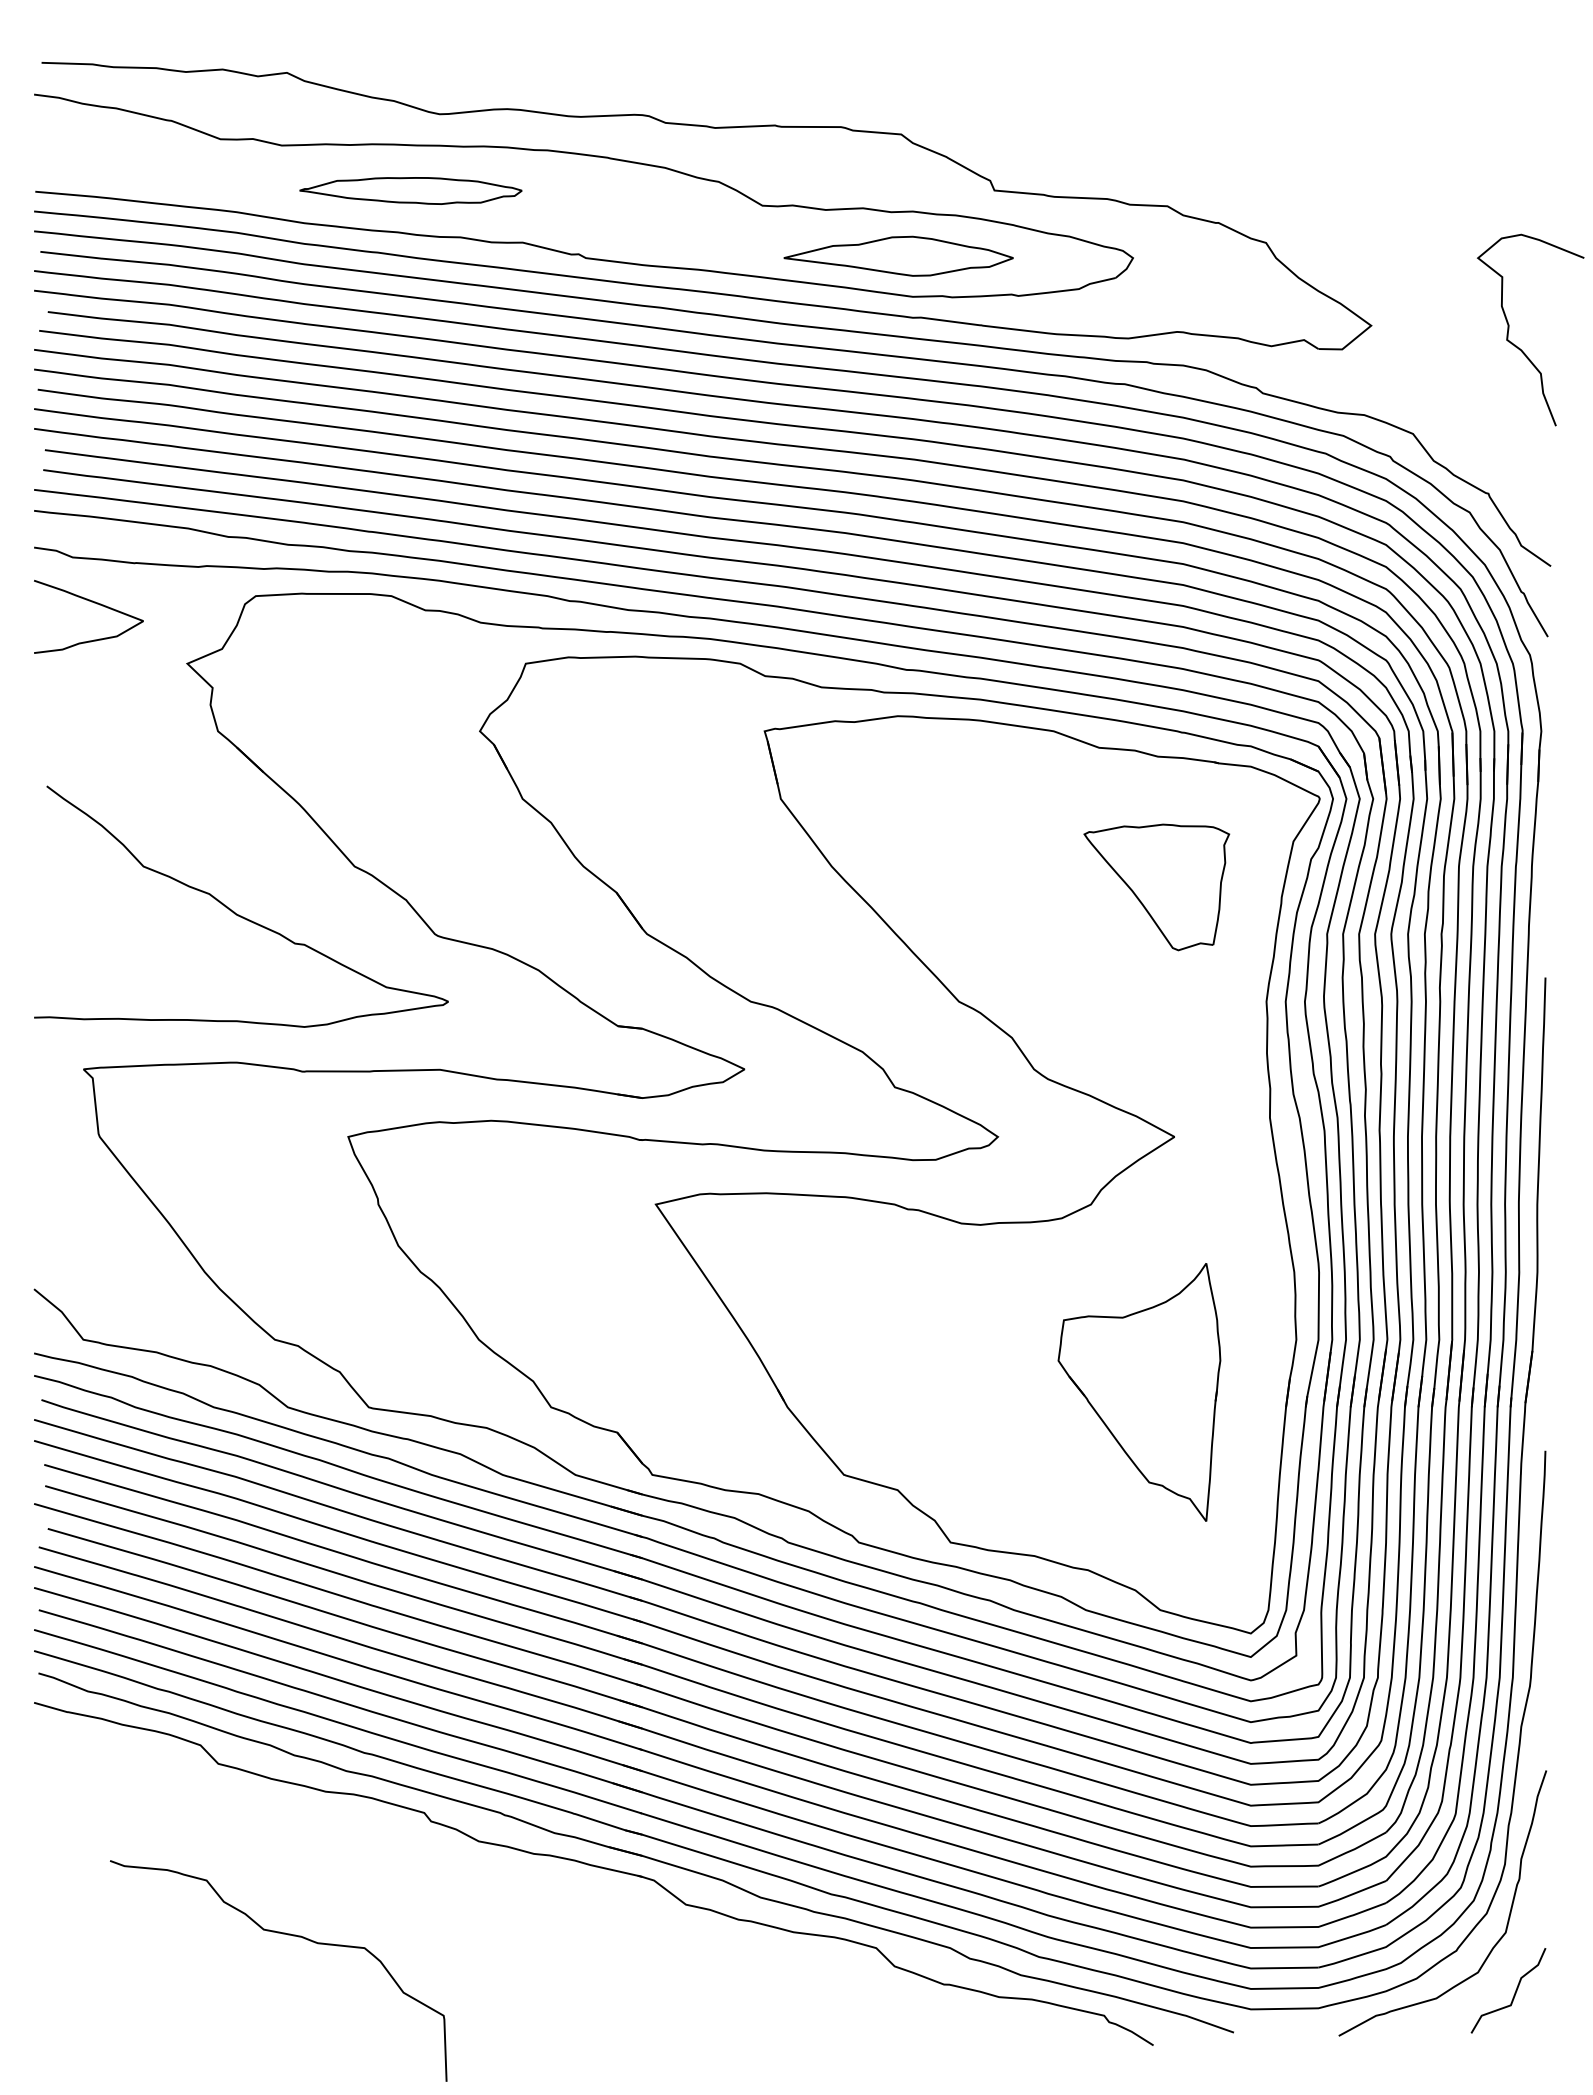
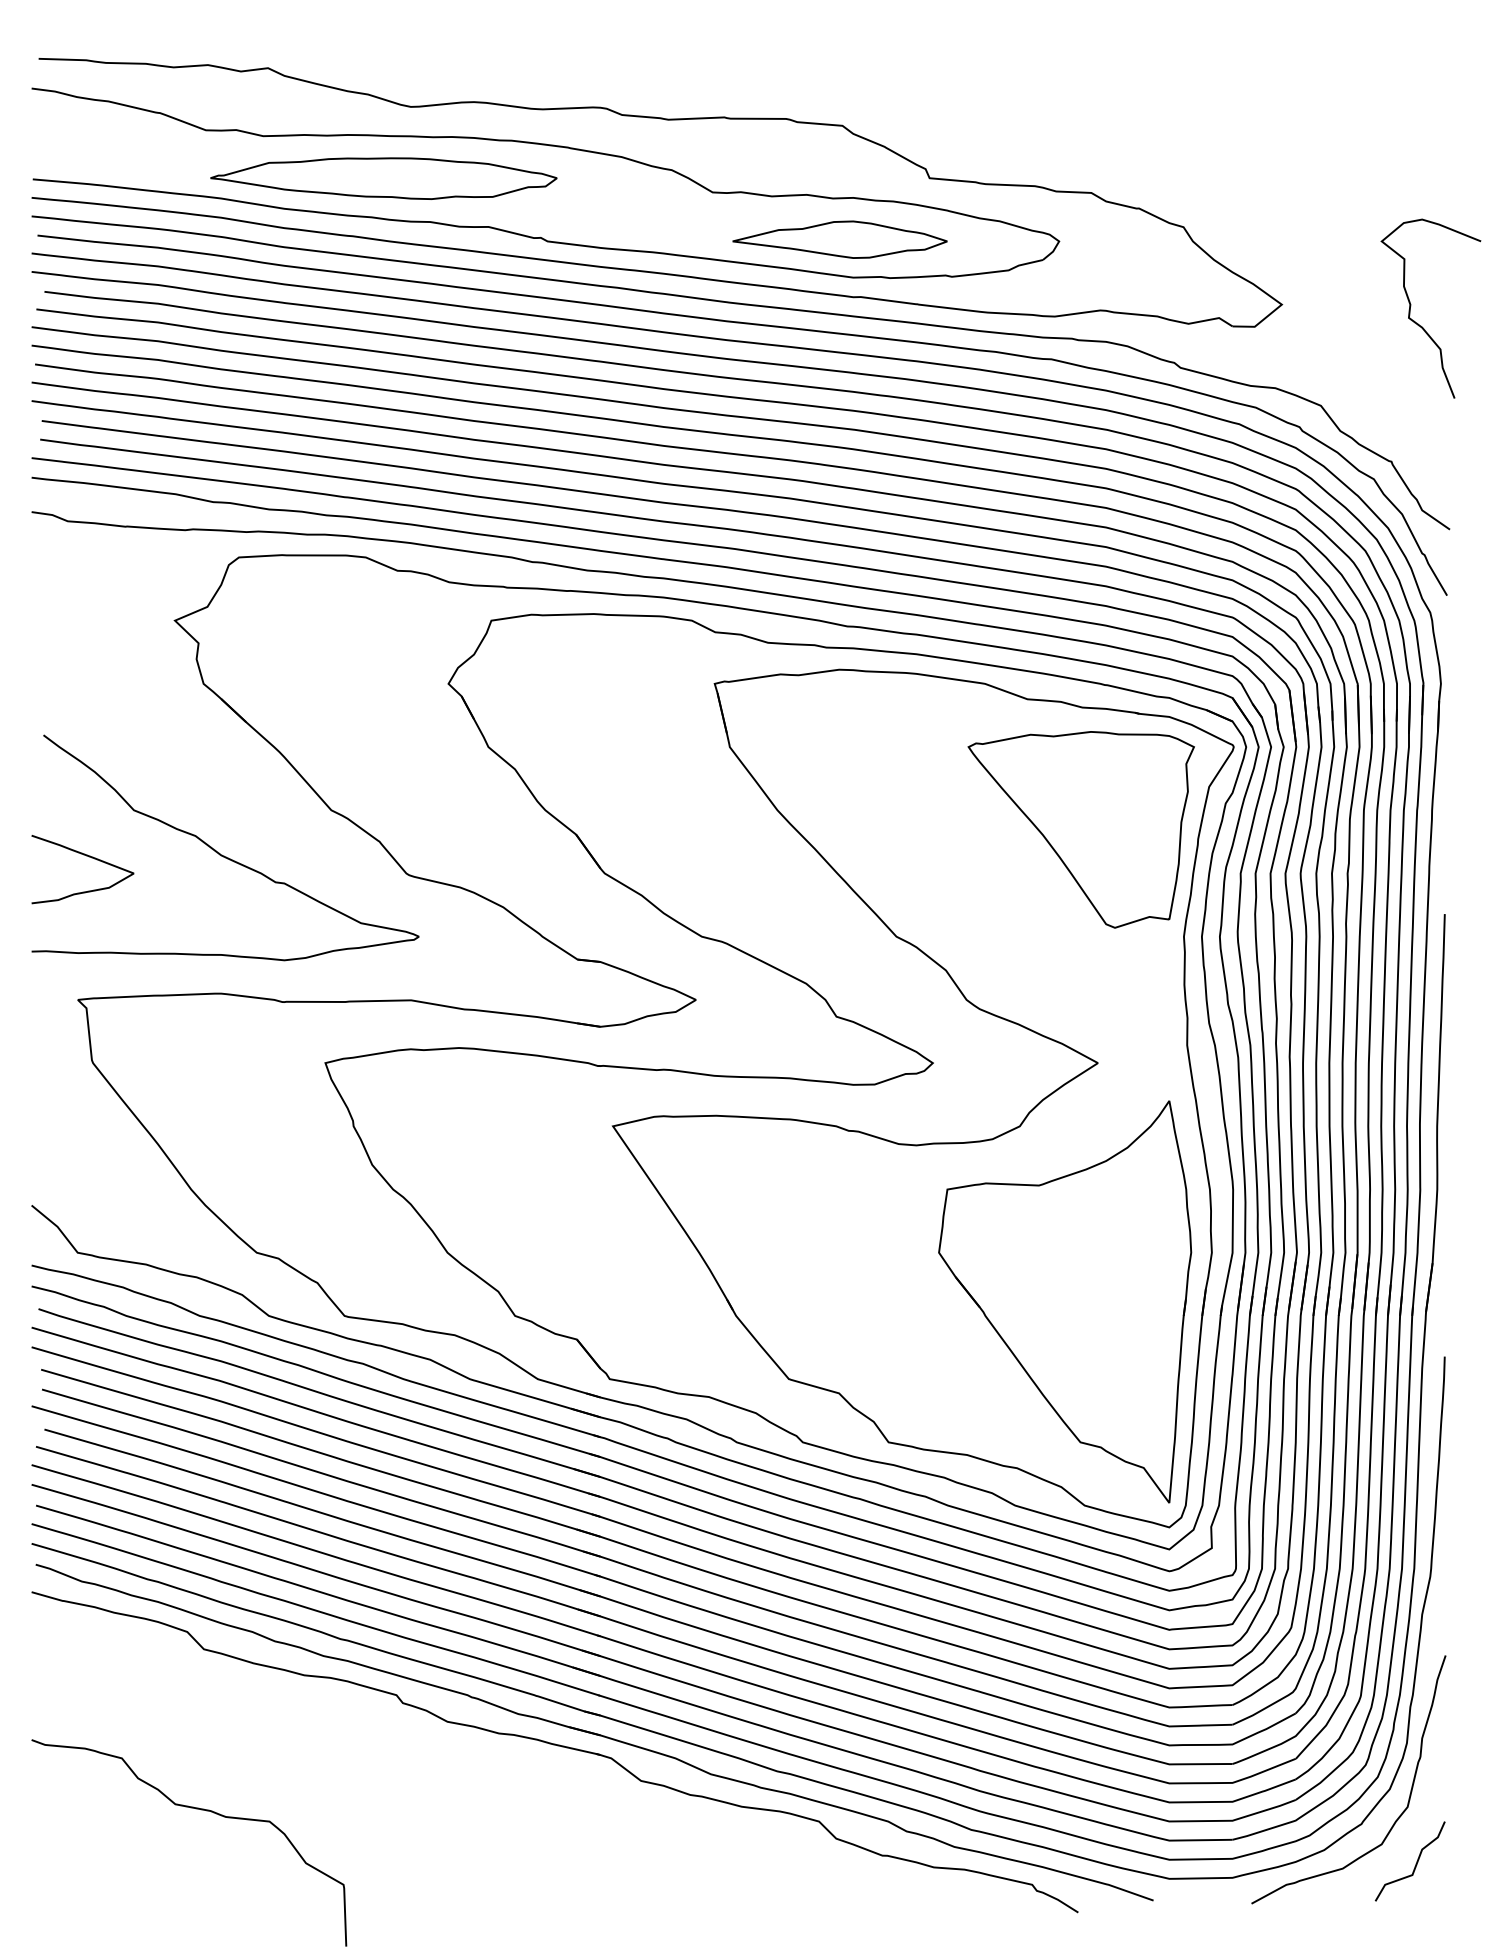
part: (410, 190) -> (383, 178), size x1.67
curve: (91, 602) -> (85, 856), moved
part: (1156, 887) -> (1081, 829), size x1.67
part: (1139, 1392) -> (1065, 1302), size x1.67
curve: (287, 1935) -> (197, 1809), moved

